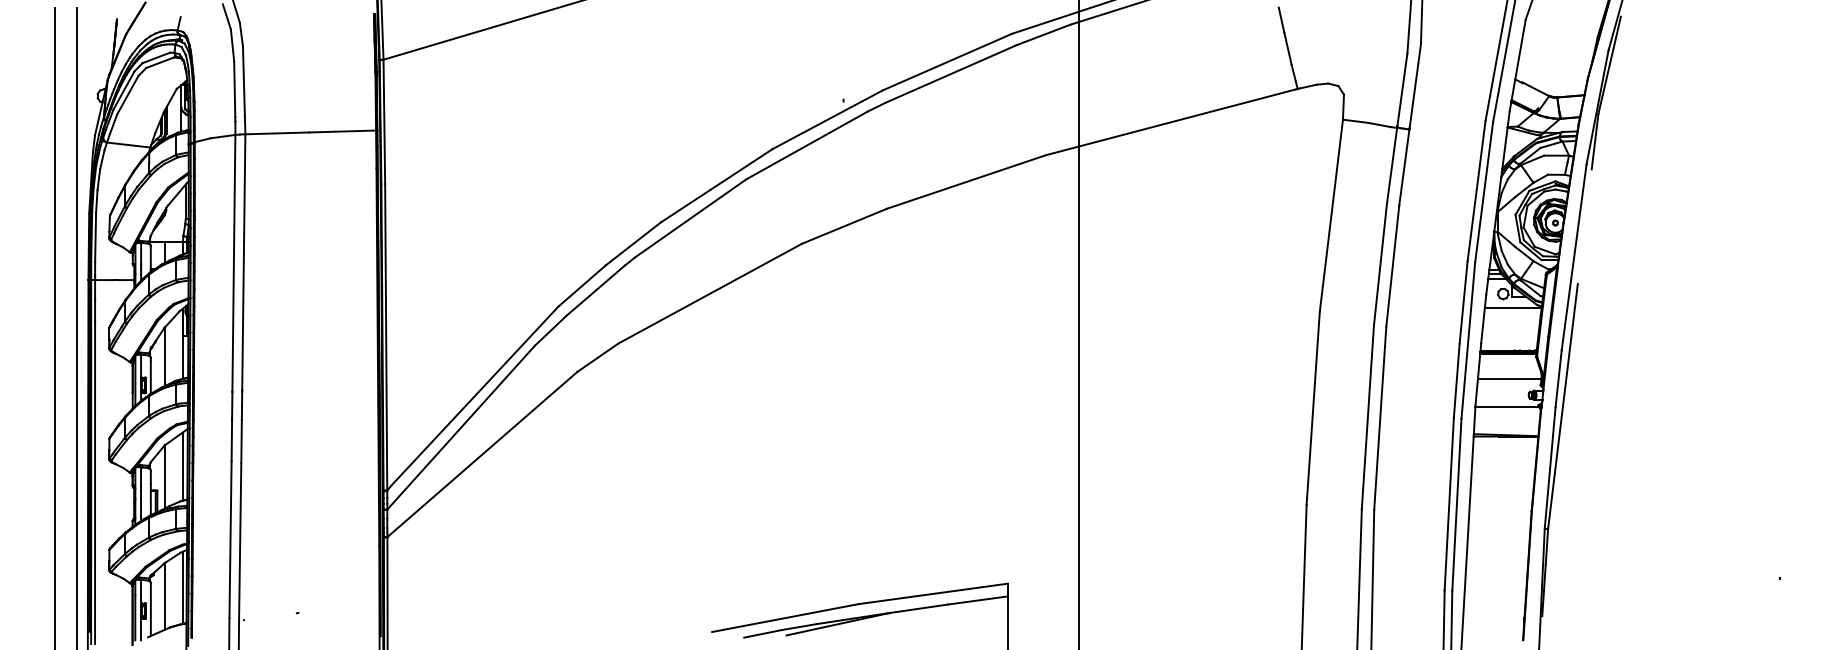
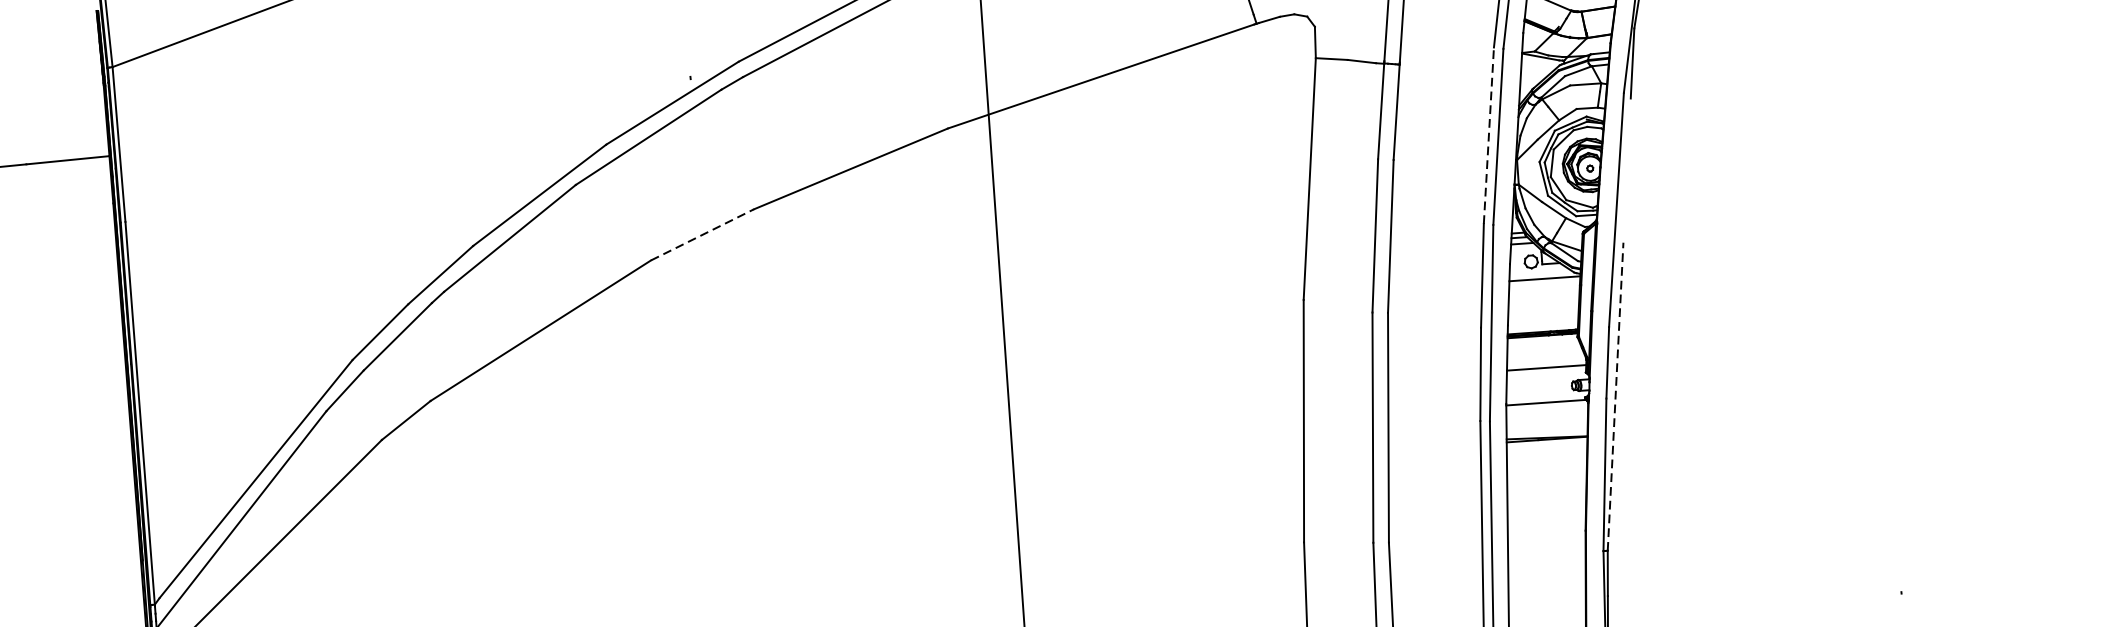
line: (1476, 191) -> (1488, 136), solid -> dashed
line: (844, 226) -> (702, 235), solid -> dashed
line: (1563, 405) -> (1616, 395), solid -> dashed

